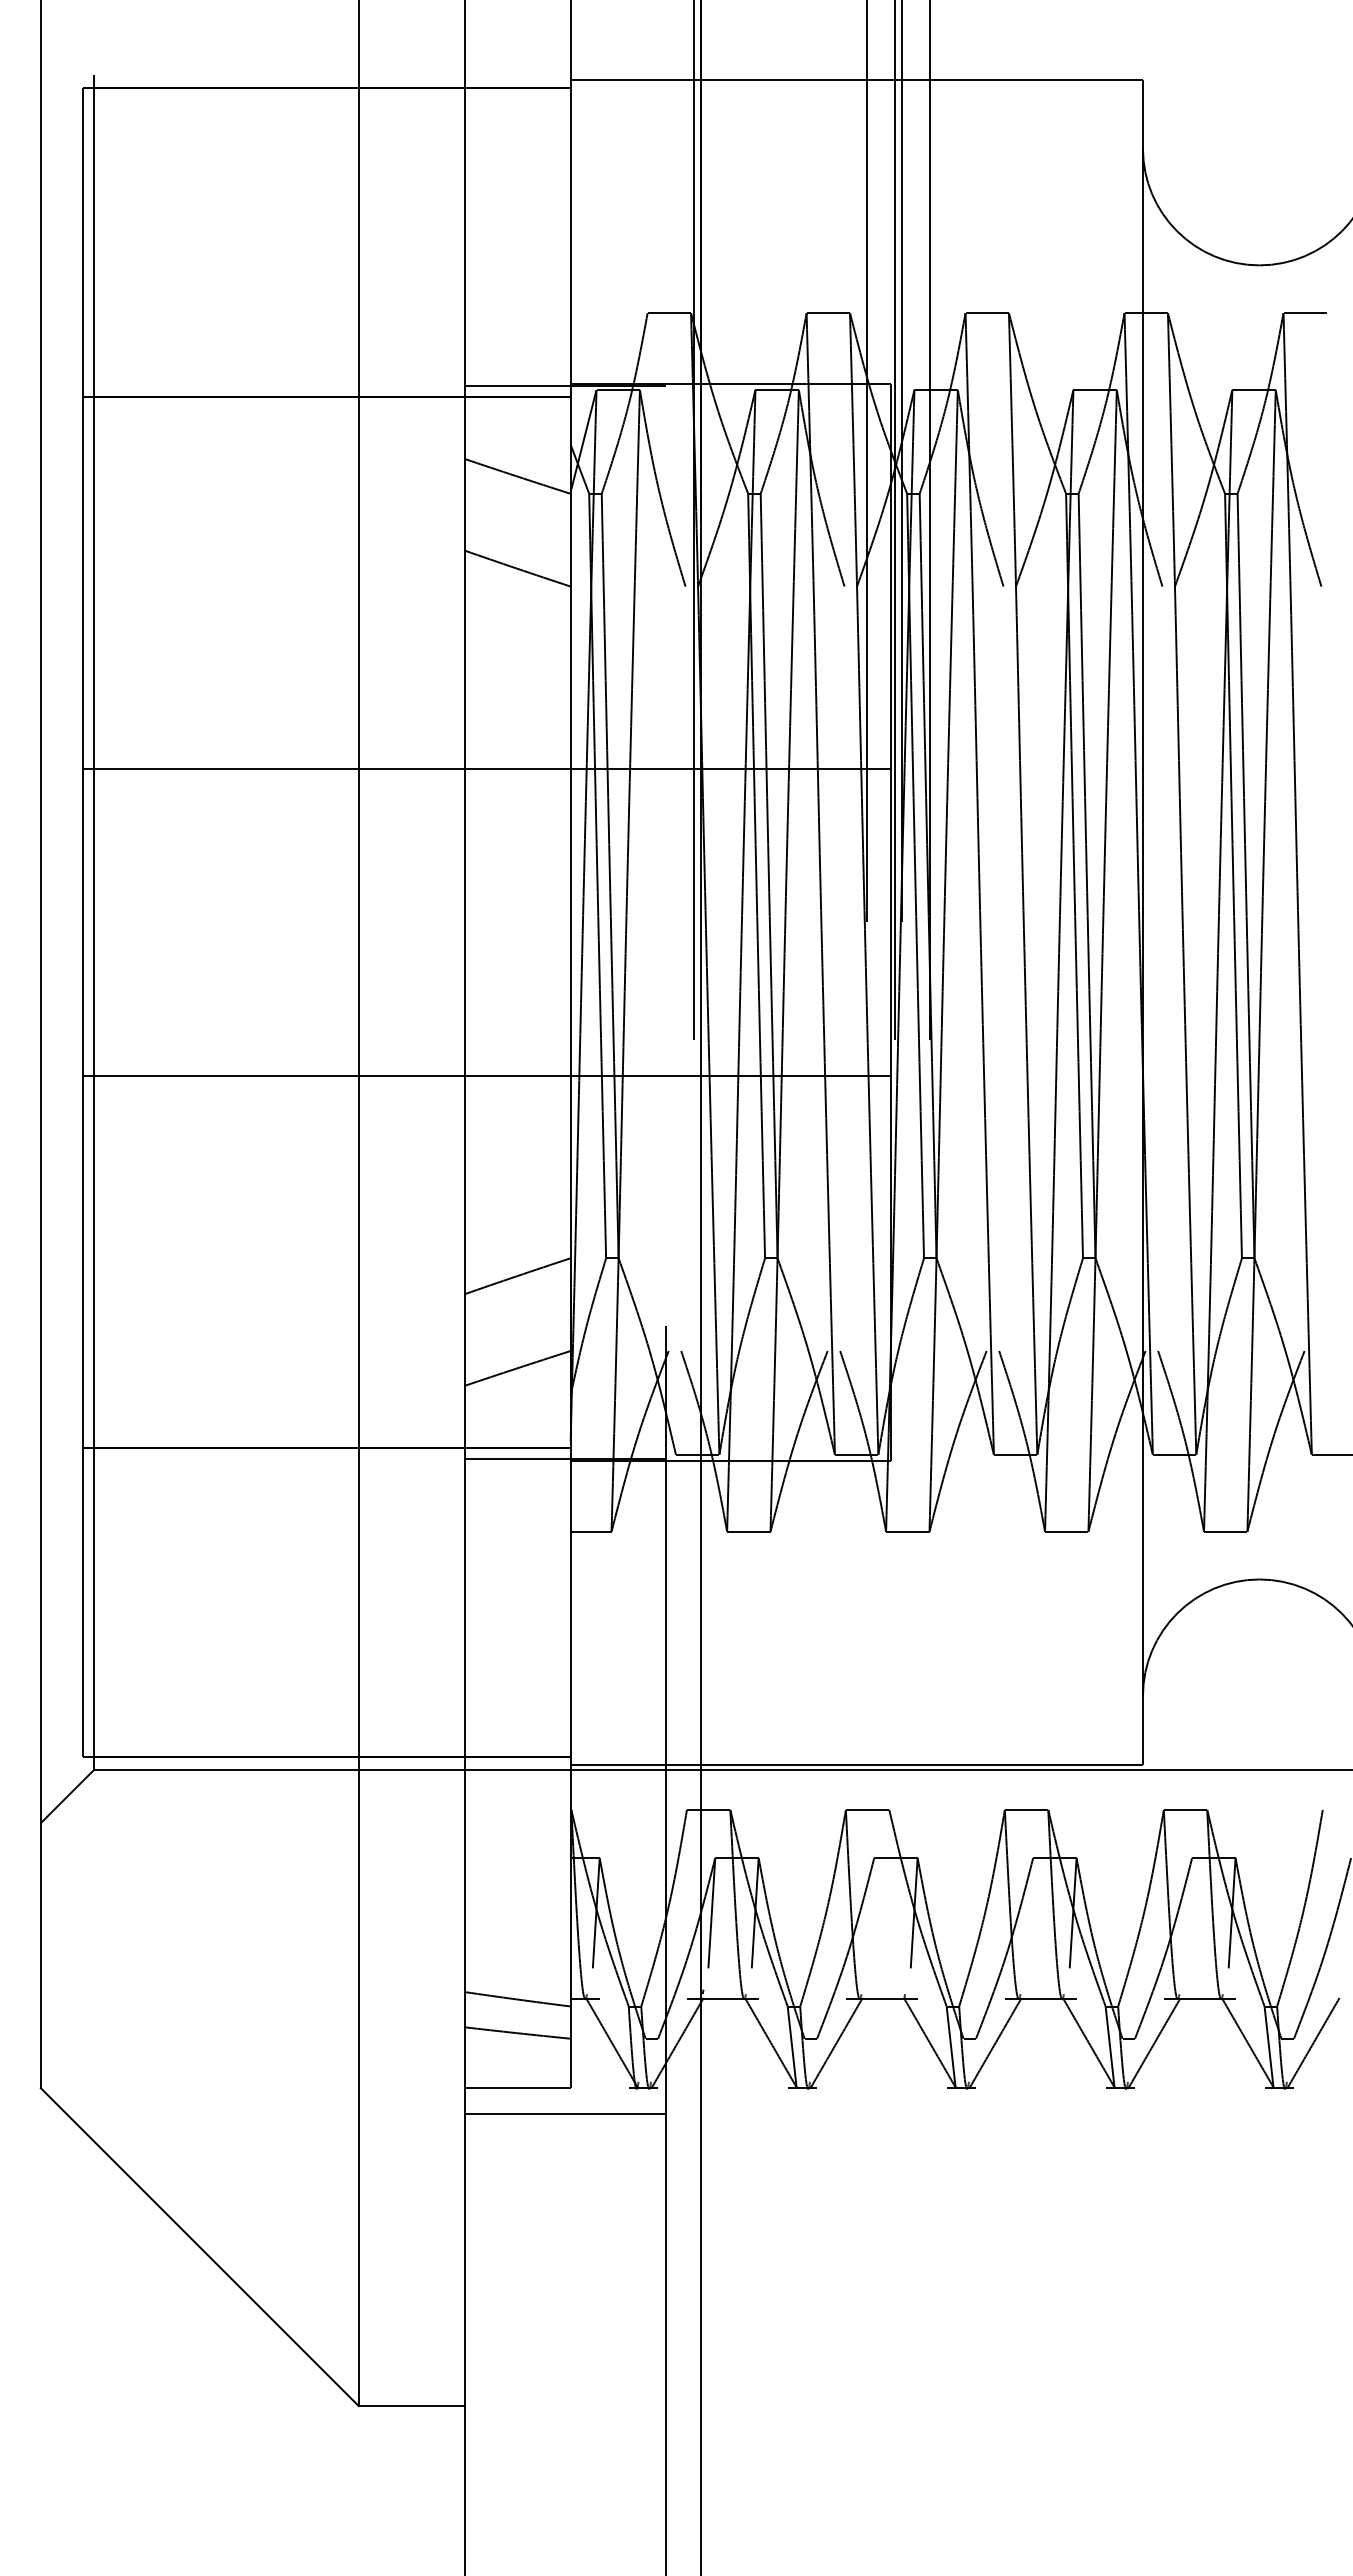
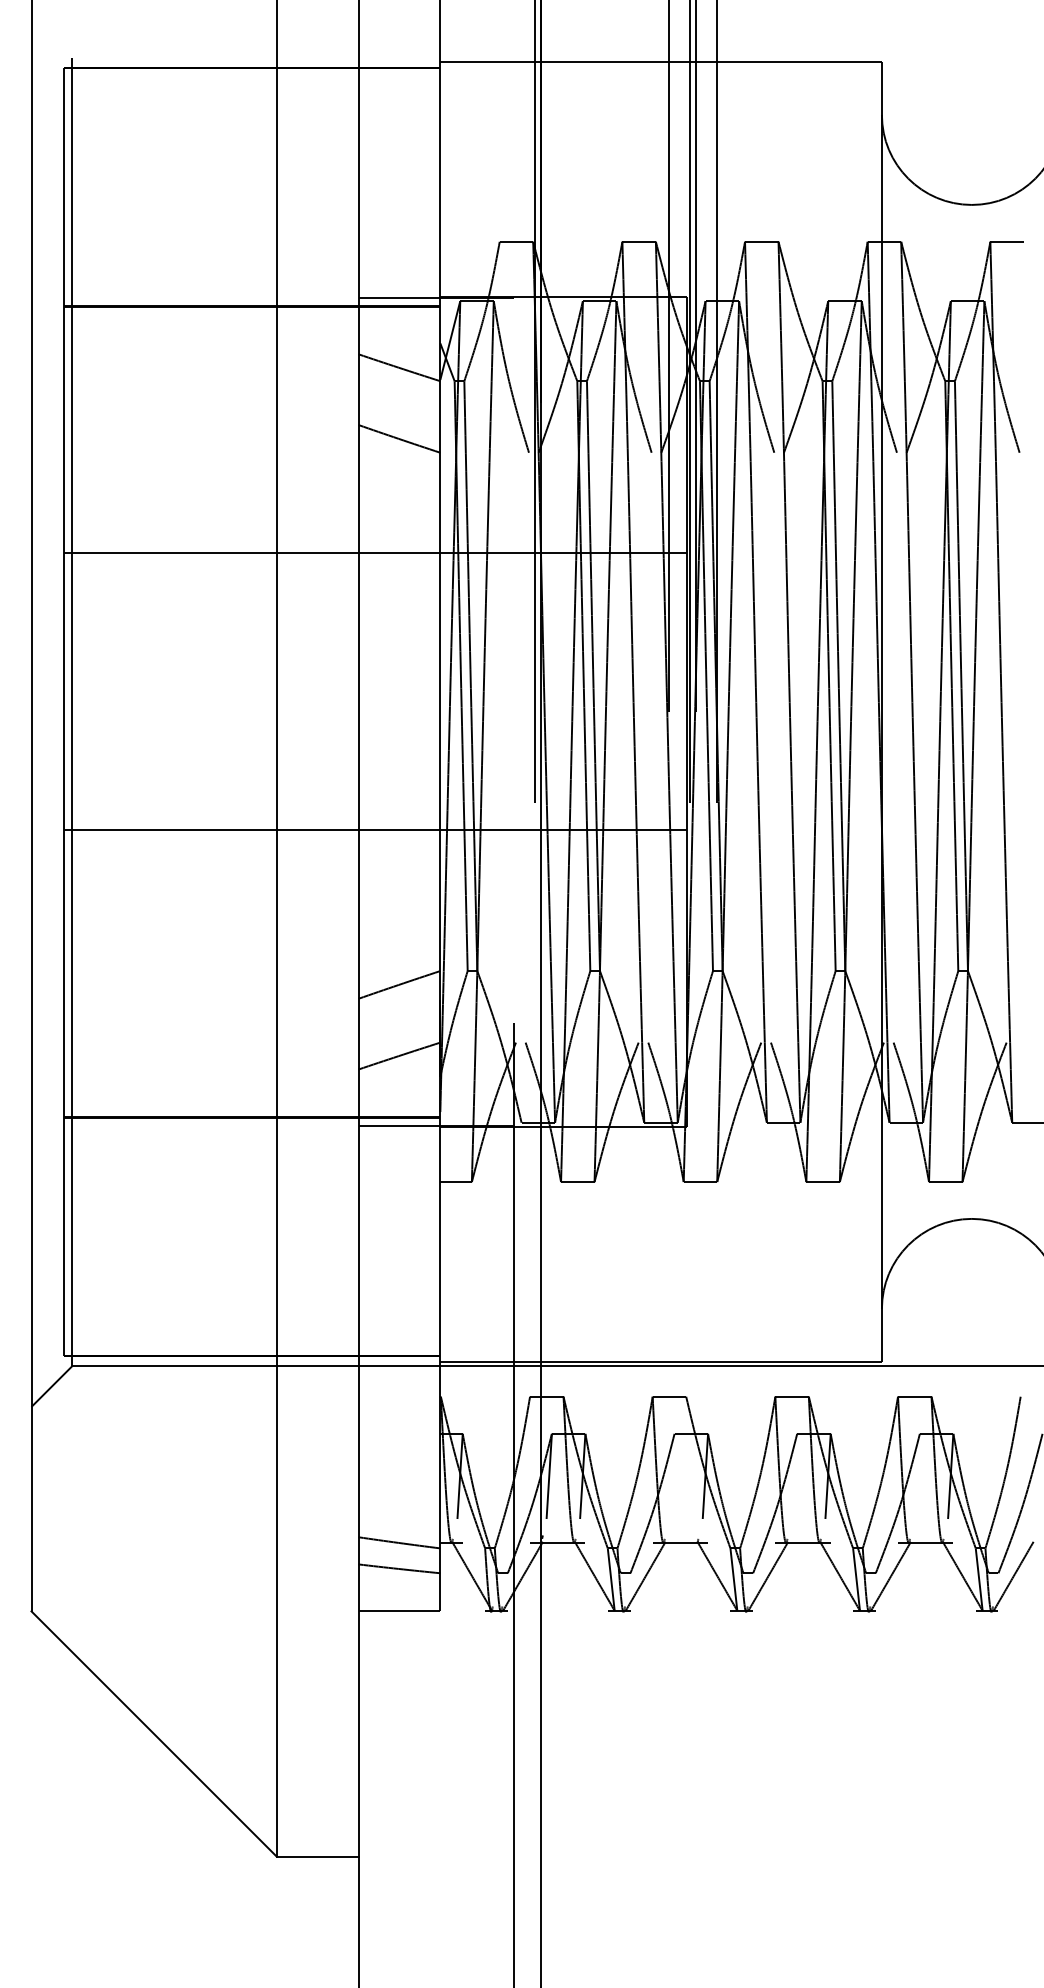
line: (486, 769) -> (375, 553), moved
line: (564, 2113) -> (435, 1630), removed

